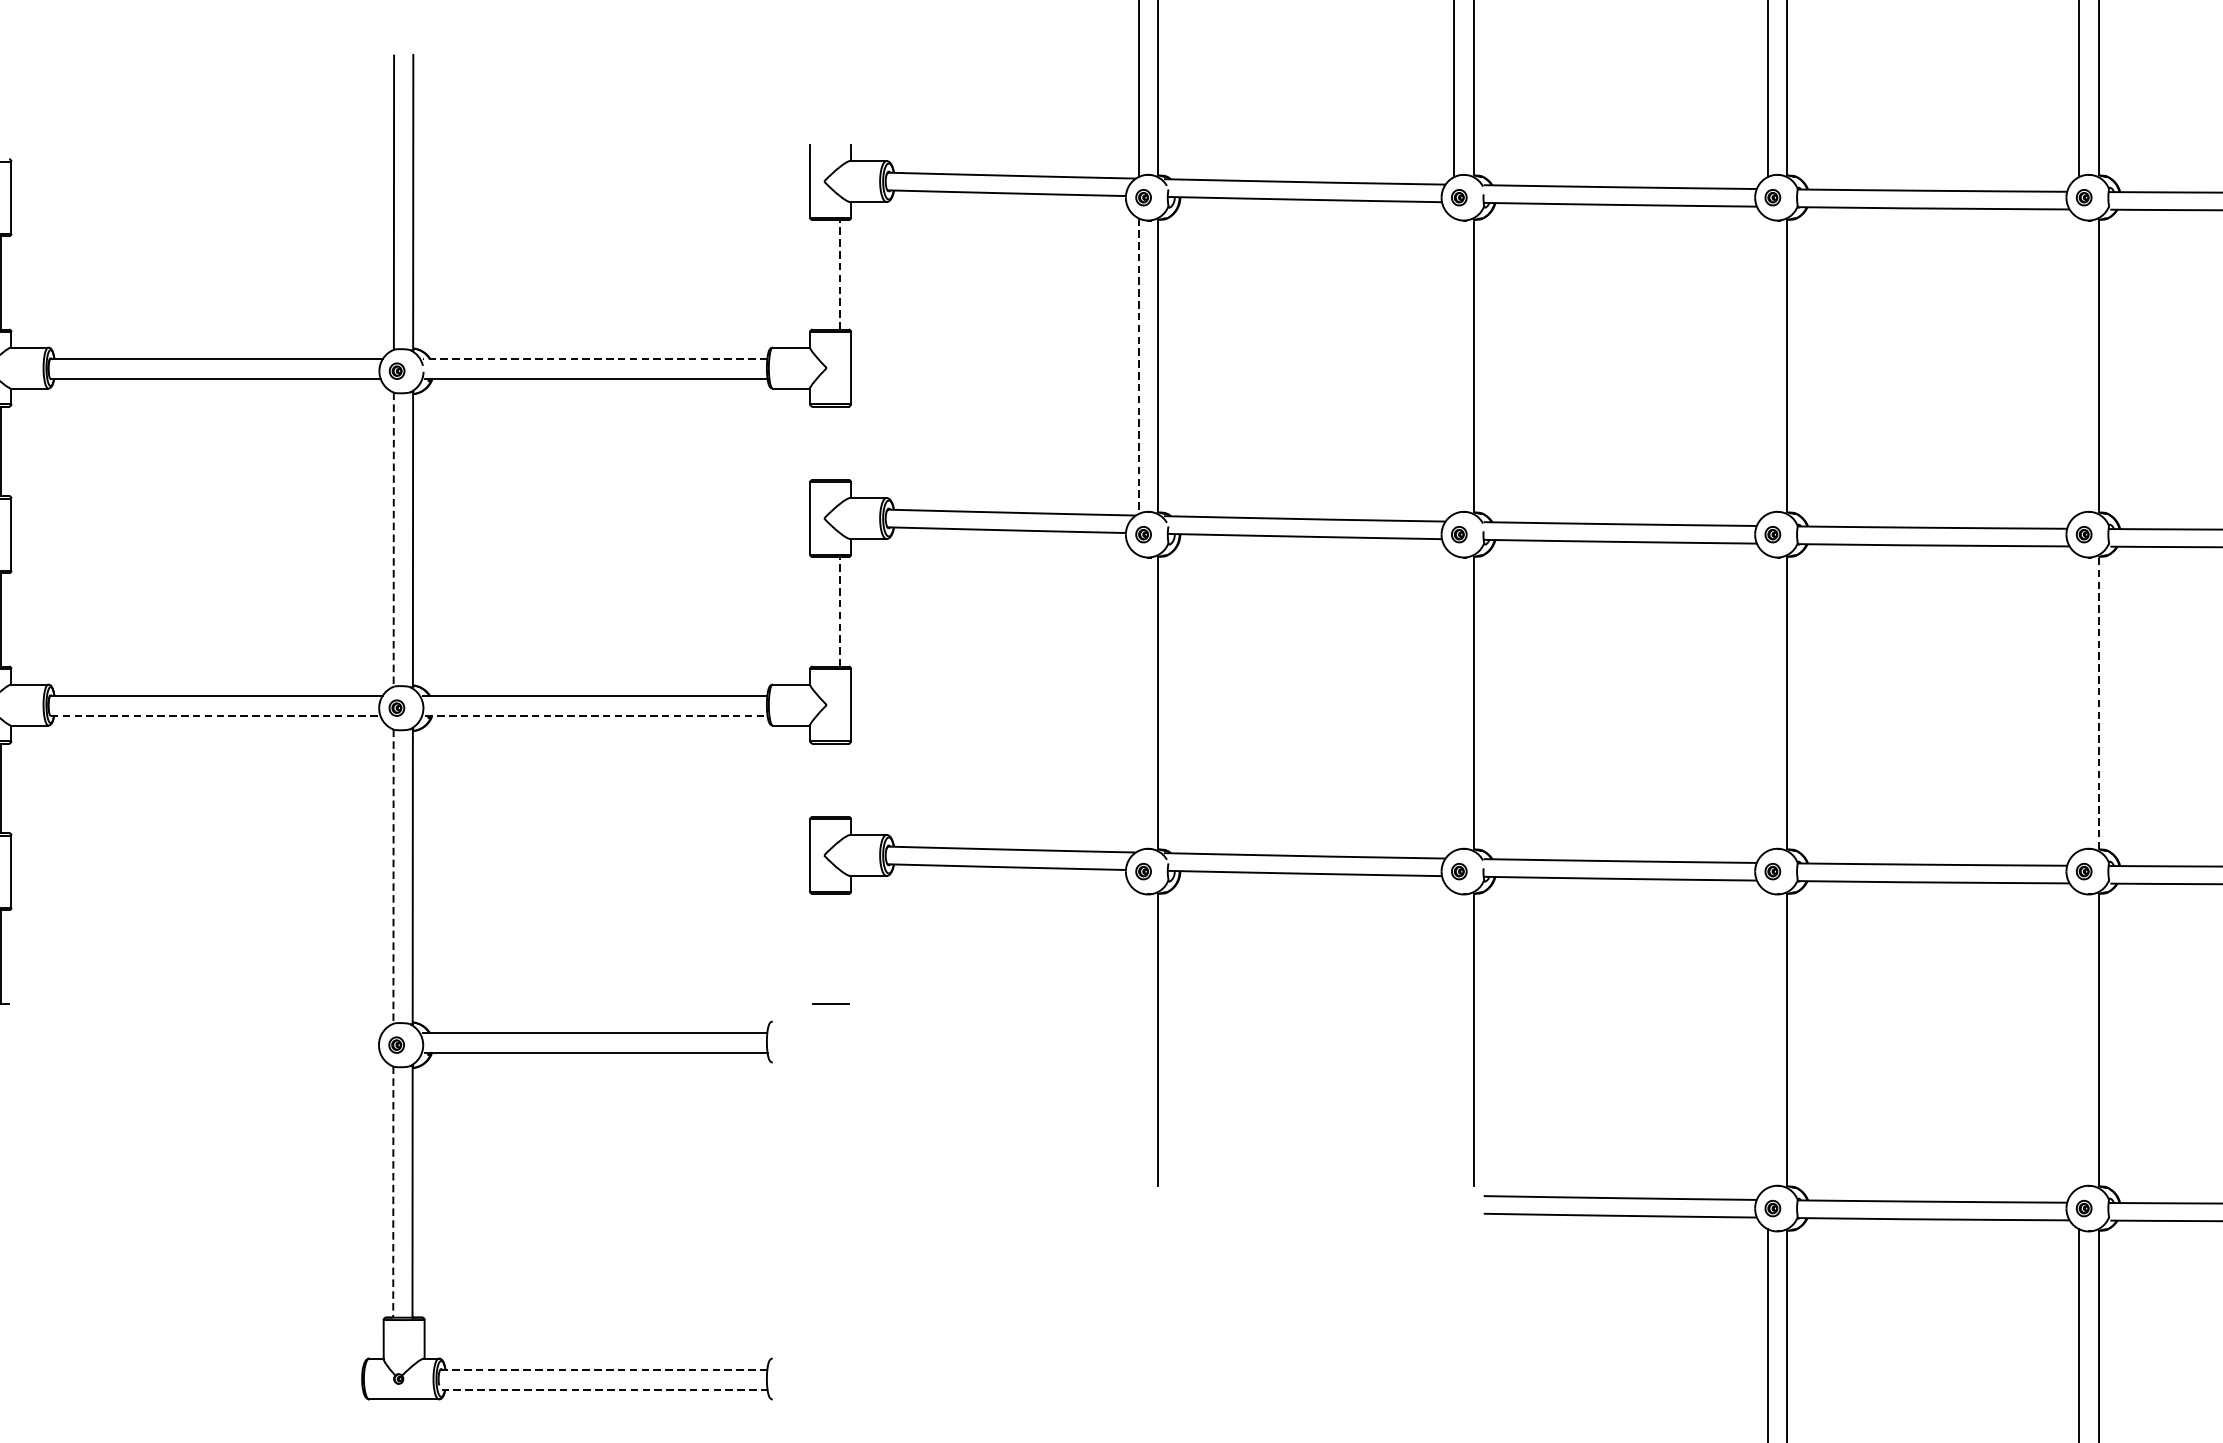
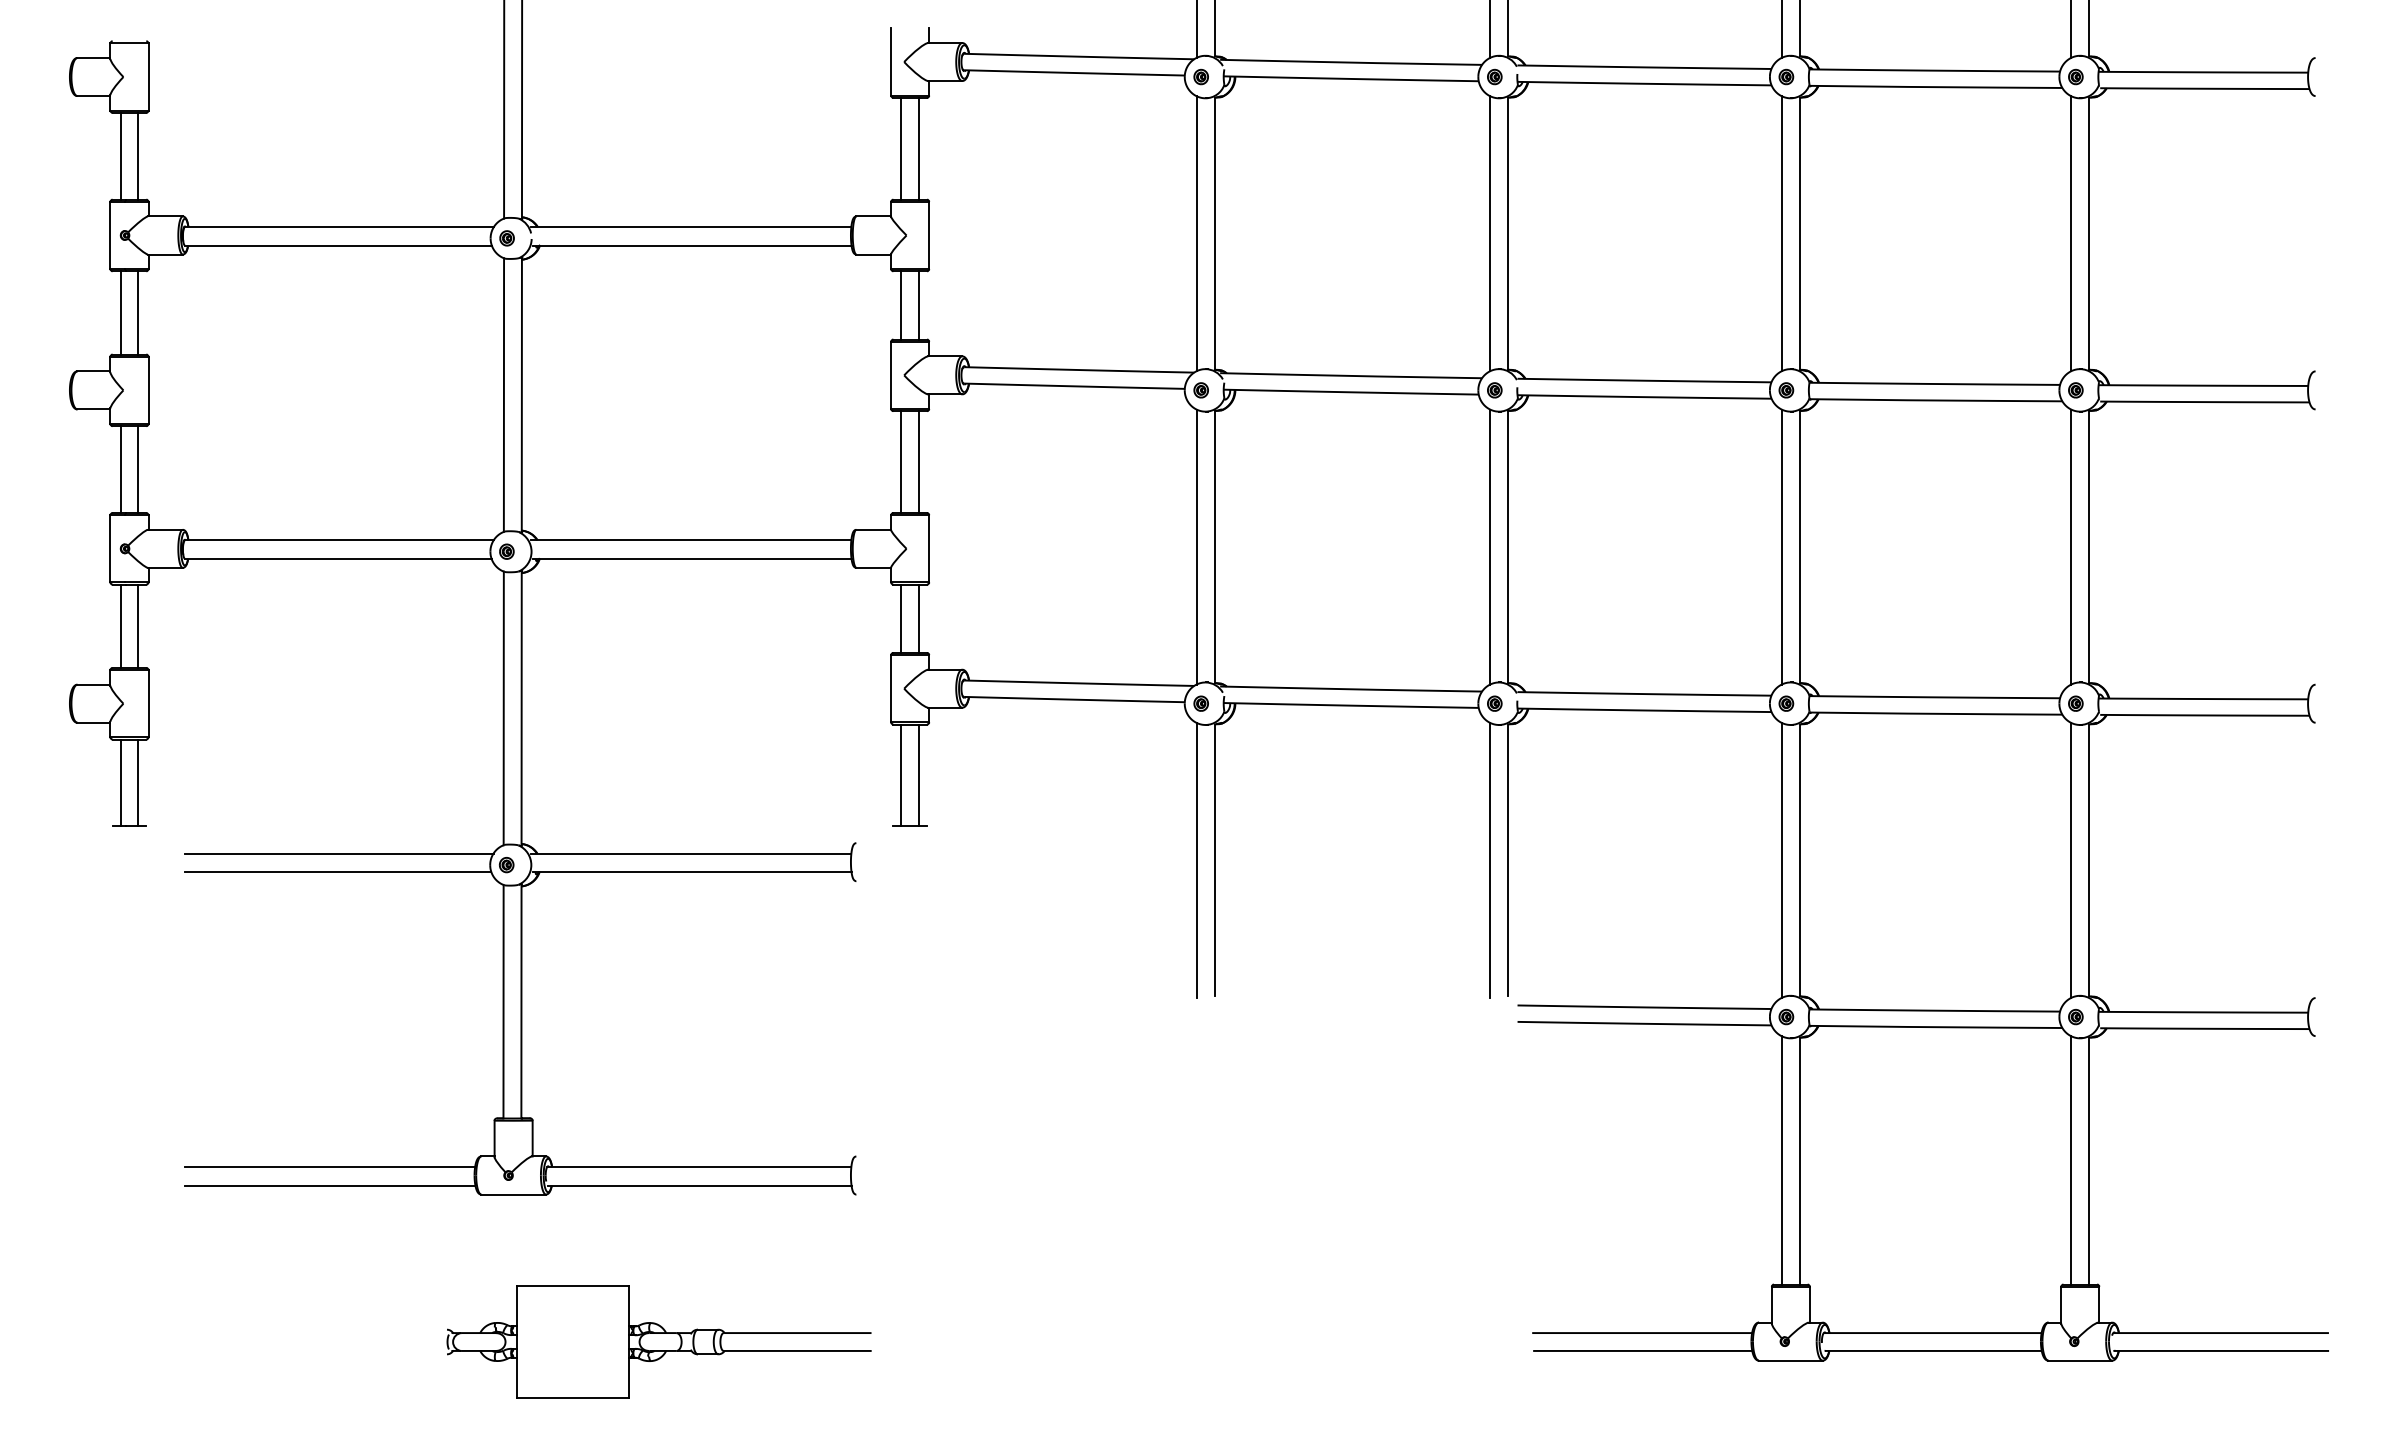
line: (821, 274) -> (901, 148), added
line: (840, 274) -> (919, 148), dashed -> solid
line: (594, 358) -> (690, 226), dashed -> solid
line: (1454, 365) -> (1490, 233), added
line: (1767, 365) -> (1781, 233), added
line: (2079, 365) -> (2071, 233), added
line: (1138, 367) -> (1196, 234), dashed -> solid
line: (821, 443) -> (901, 305), added
line: (840, 443) -> (919, 305), added
line: (393, 540) -> (503, 395), dashed -> solid
line: (821, 612) -> (901, 462), added
line: (840, 612) -> (919, 462), dashed -> solid
line: (1138, 702) -> (1196, 546), added
line: (1454, 702) -> (1490, 546), added
line: (1767, 702) -> (1781, 546), added
line: (2079, 702) -> (2071, 546), added
line: (2098, 703) -> (2089, 547), dashed -> solid
line: (215, 715) -> (338, 558), dashed -> solid
line: (596, 715) -> (692, 558), dashed -> solid
line: (821, 779) -> (901, 618), added
line: (840, 779) -> (919, 618), added
line: (393, 876) -> (503, 708), dashed -> solid
line: (821, 948) -> (901, 775), added
line: (840, 948) -> (919, 775), added
line: (216, 1032) -> (339, 853), added
line: (1138, 1039) -> (1196, 859), added
line: (1454, 1039) -> (1490, 859), added
line: (1767, 1039) -> (1781, 859), added
line: (2079, 1039) -> (2071, 859), added
line: (215, 1053) -> (338, 872), added
line: (393, 1191) -> (503, 1001), dashed -> solid
line: (207, 1369) -> (330, 1166), added
line: (602, 1369) -> (698, 1166), dashed -> solid
line: (207, 1389) -> (330, 1185), added
line: (604, 1389) -> (699, 1185), dashed -> solid

